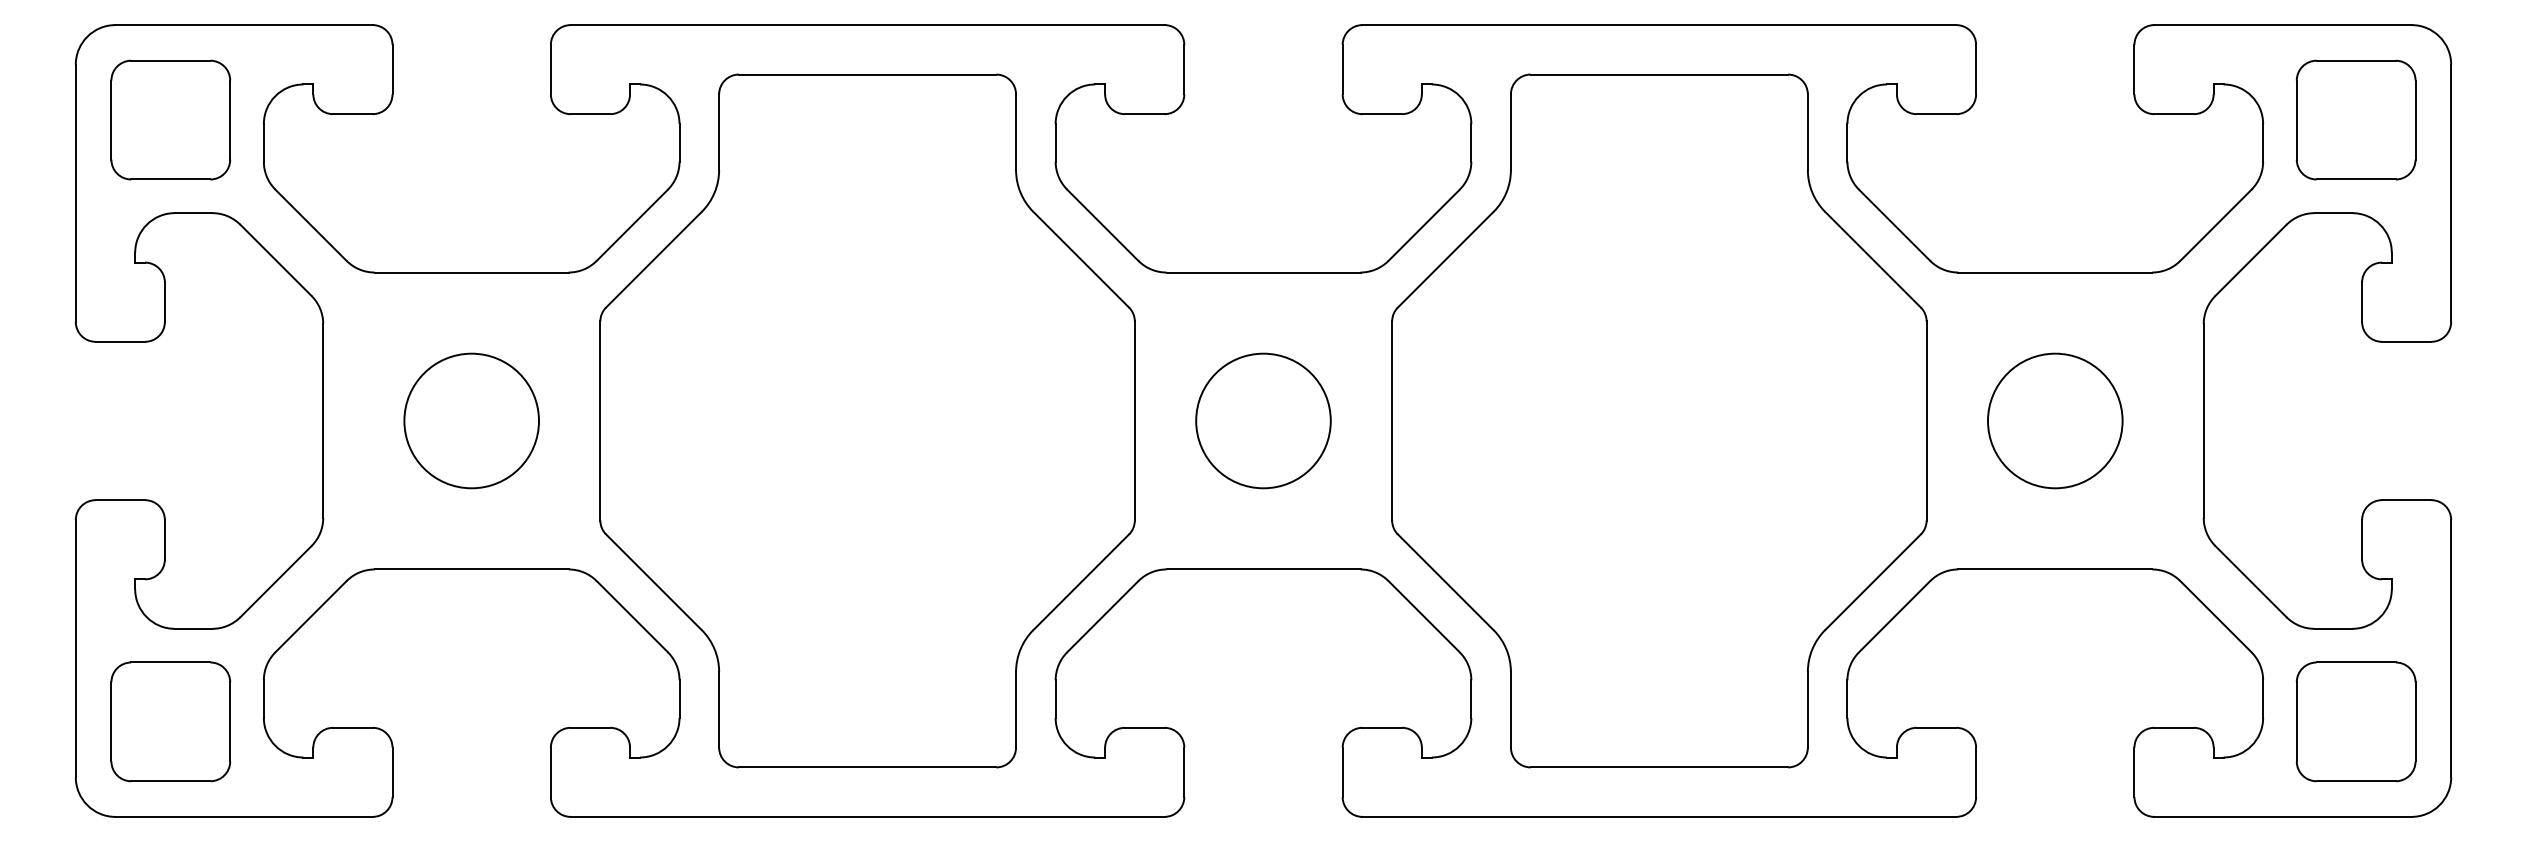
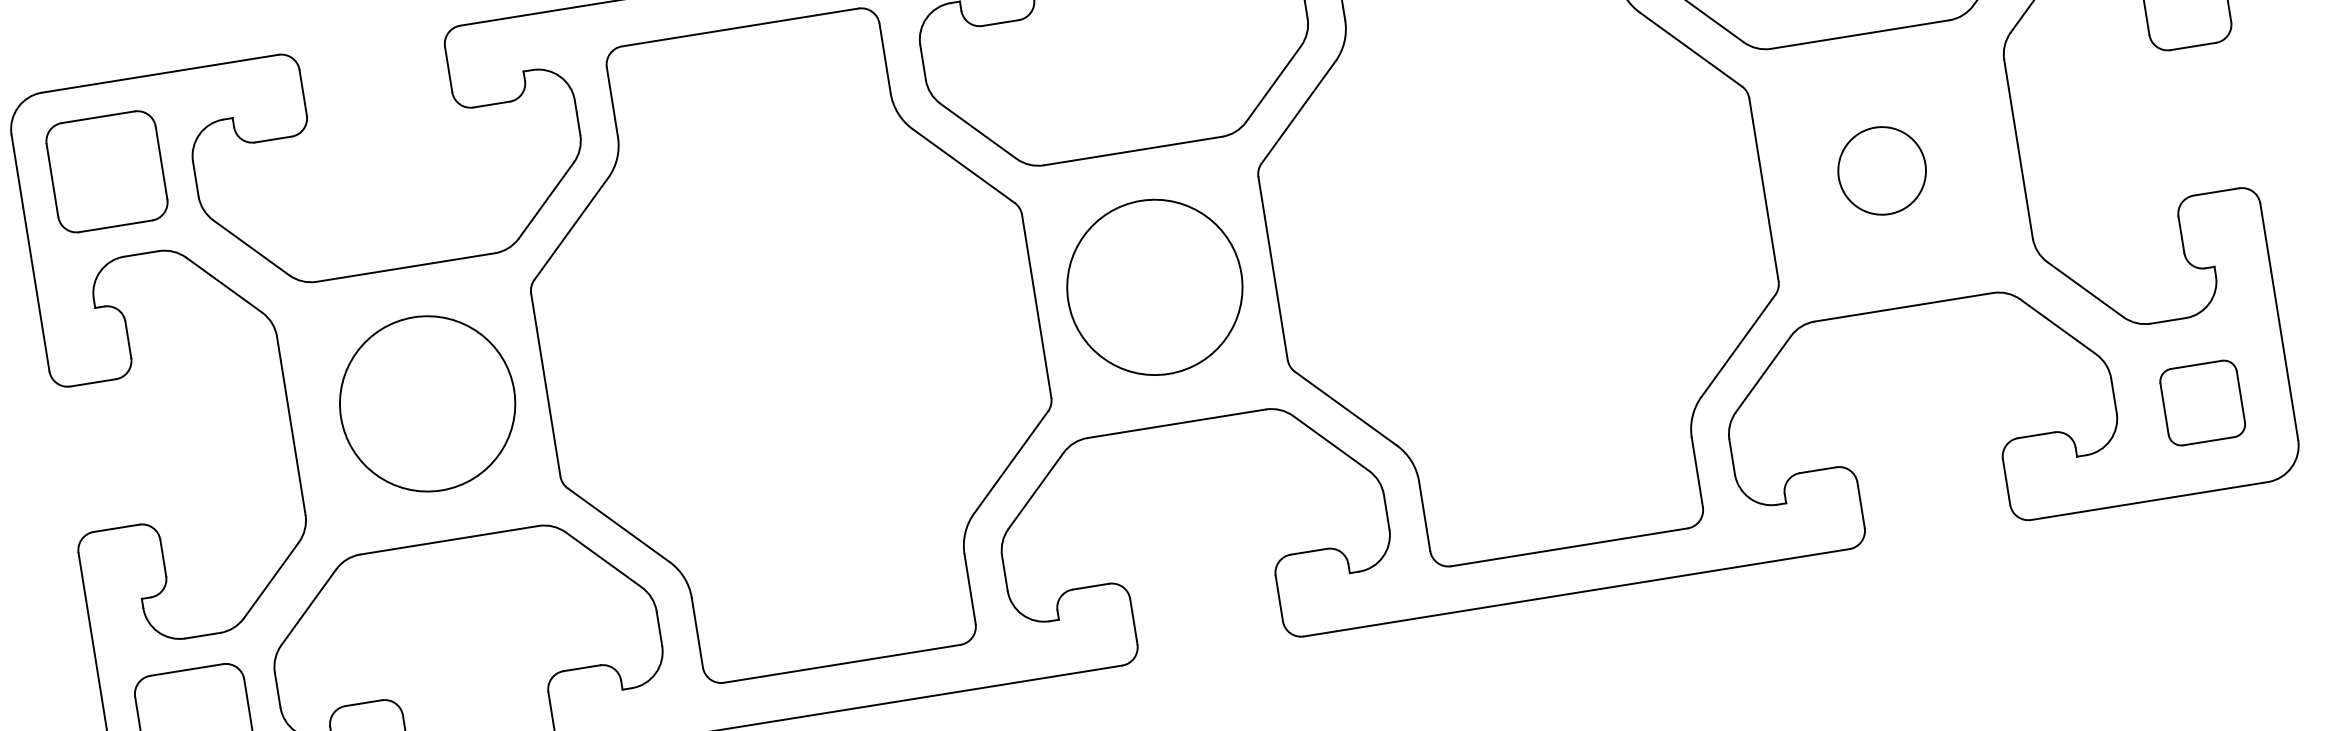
circle: (471, 420) -> (427, 403), size x1.4
circle: (1263, 420) -> (1154, 286), size x1.4
circle: (2054, 420) -> (1881, 170), size x0.7
part: (2355, 721) -> (2202, 402), size x0.7

